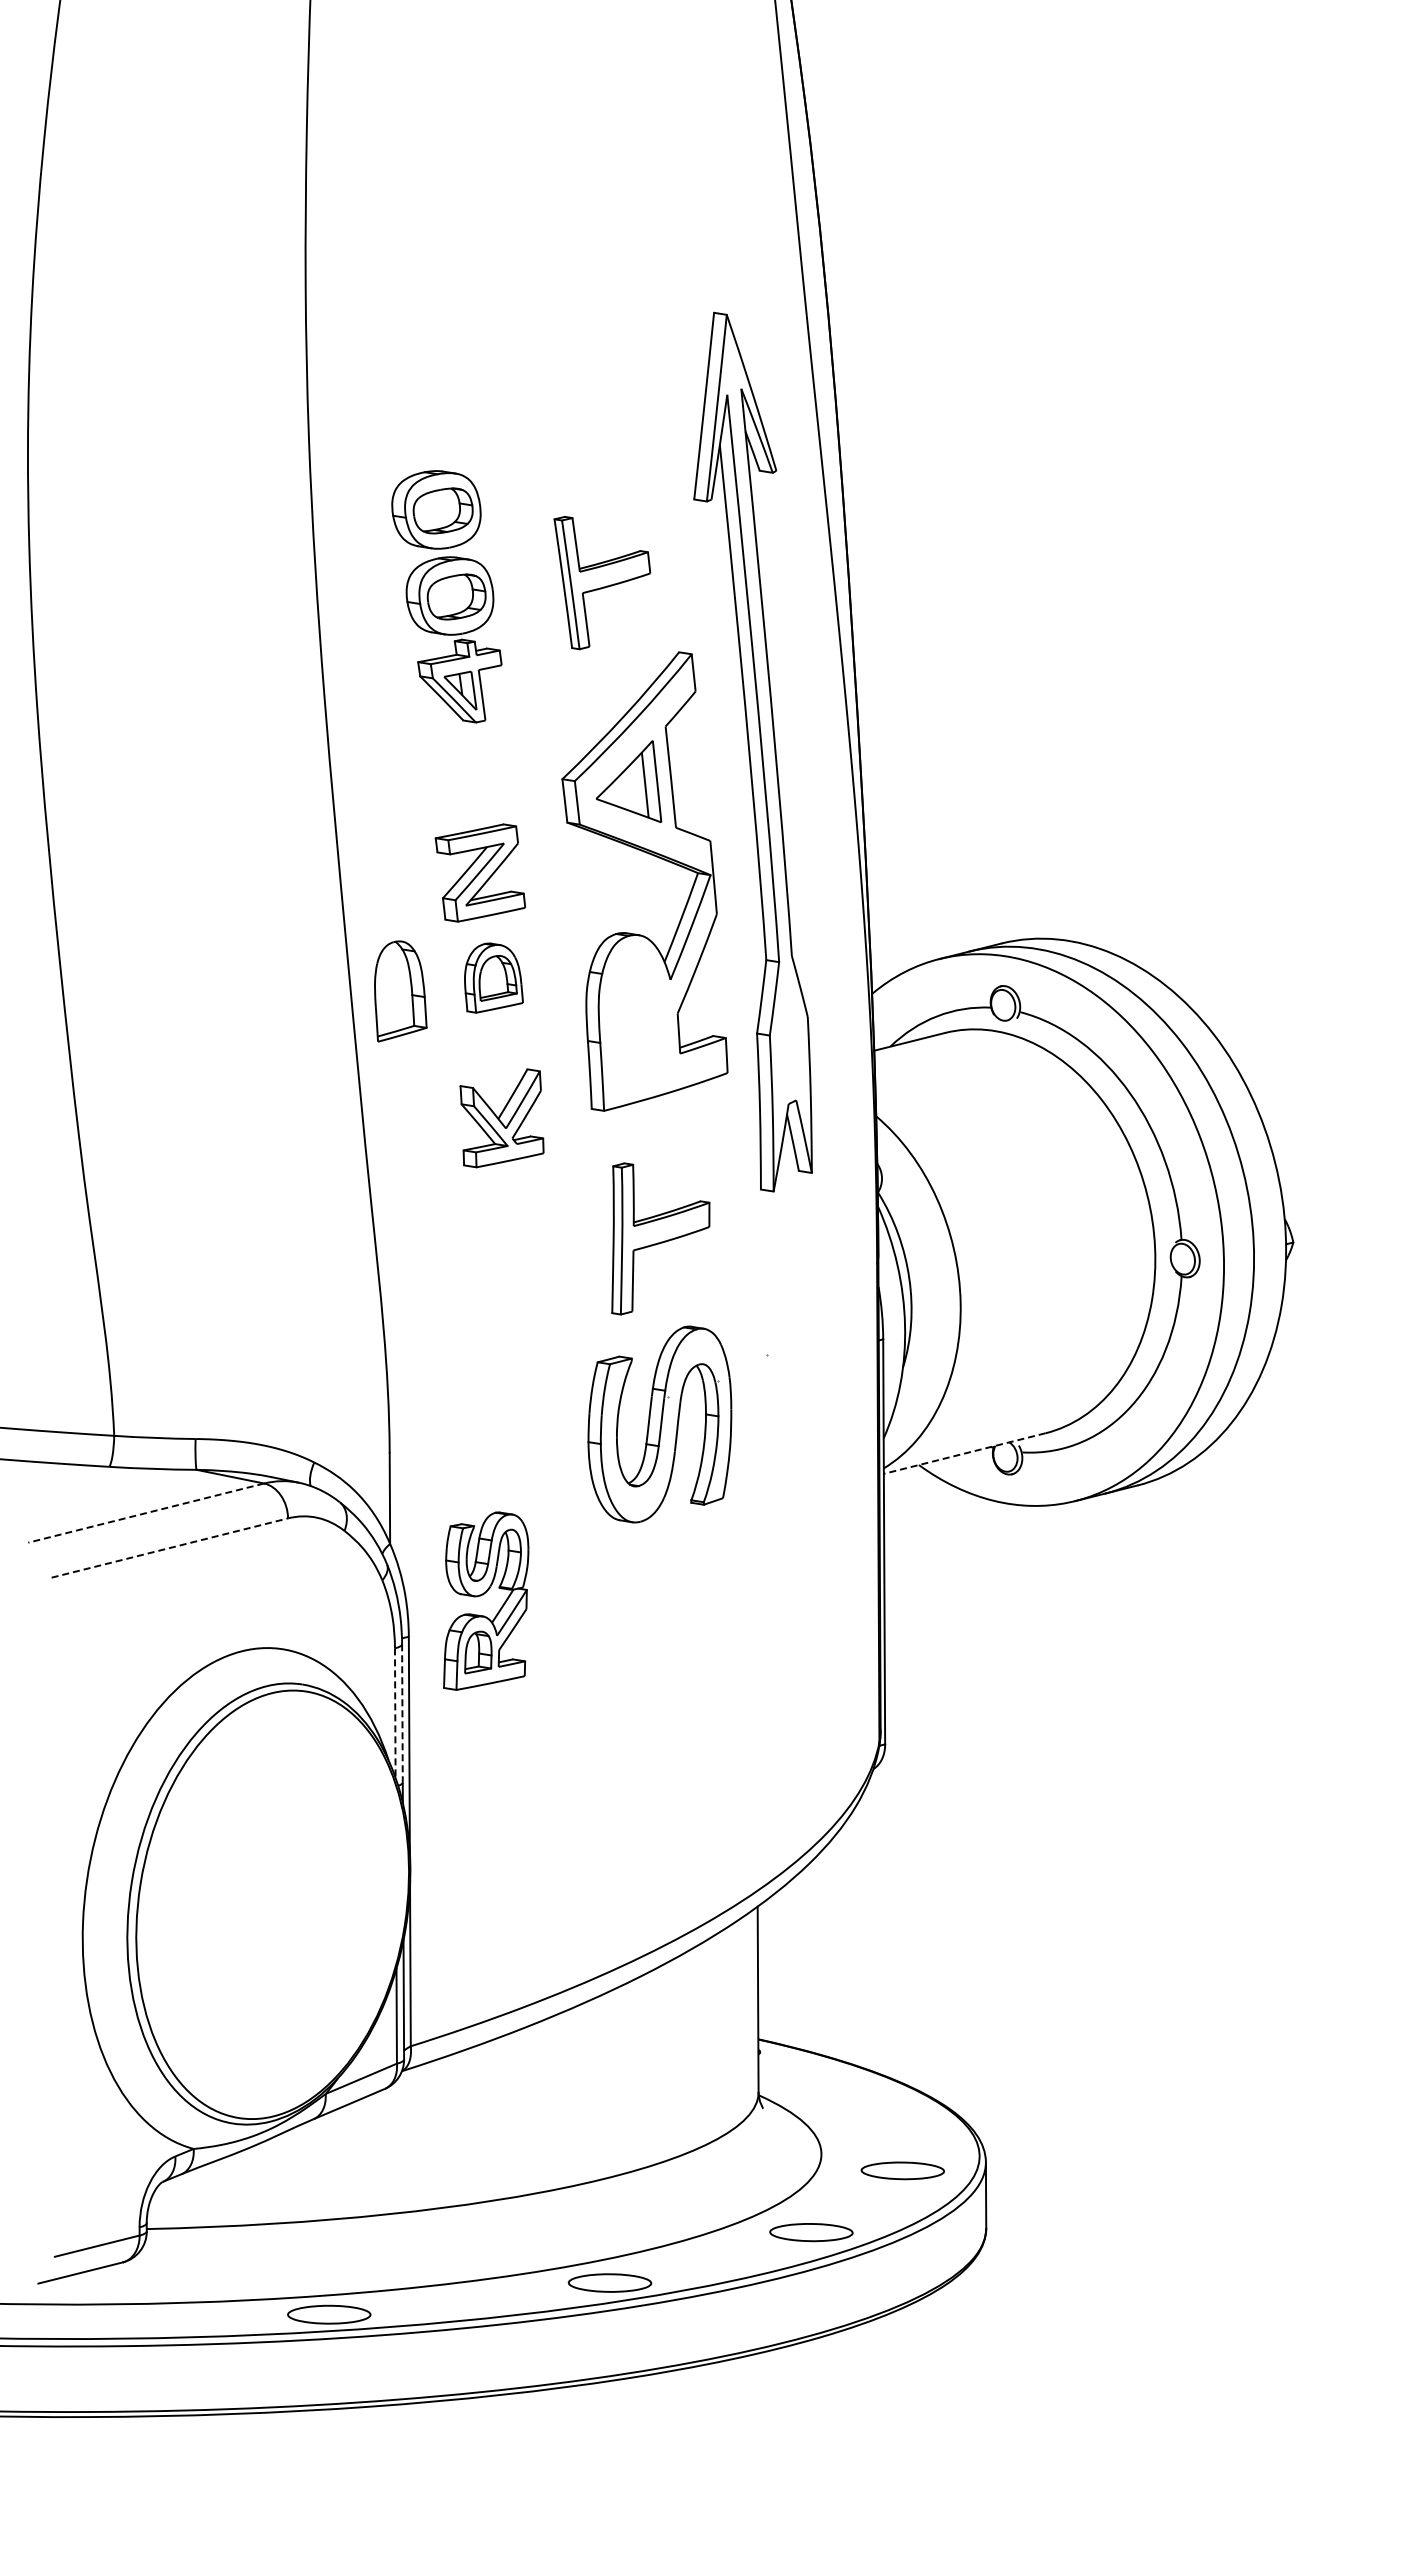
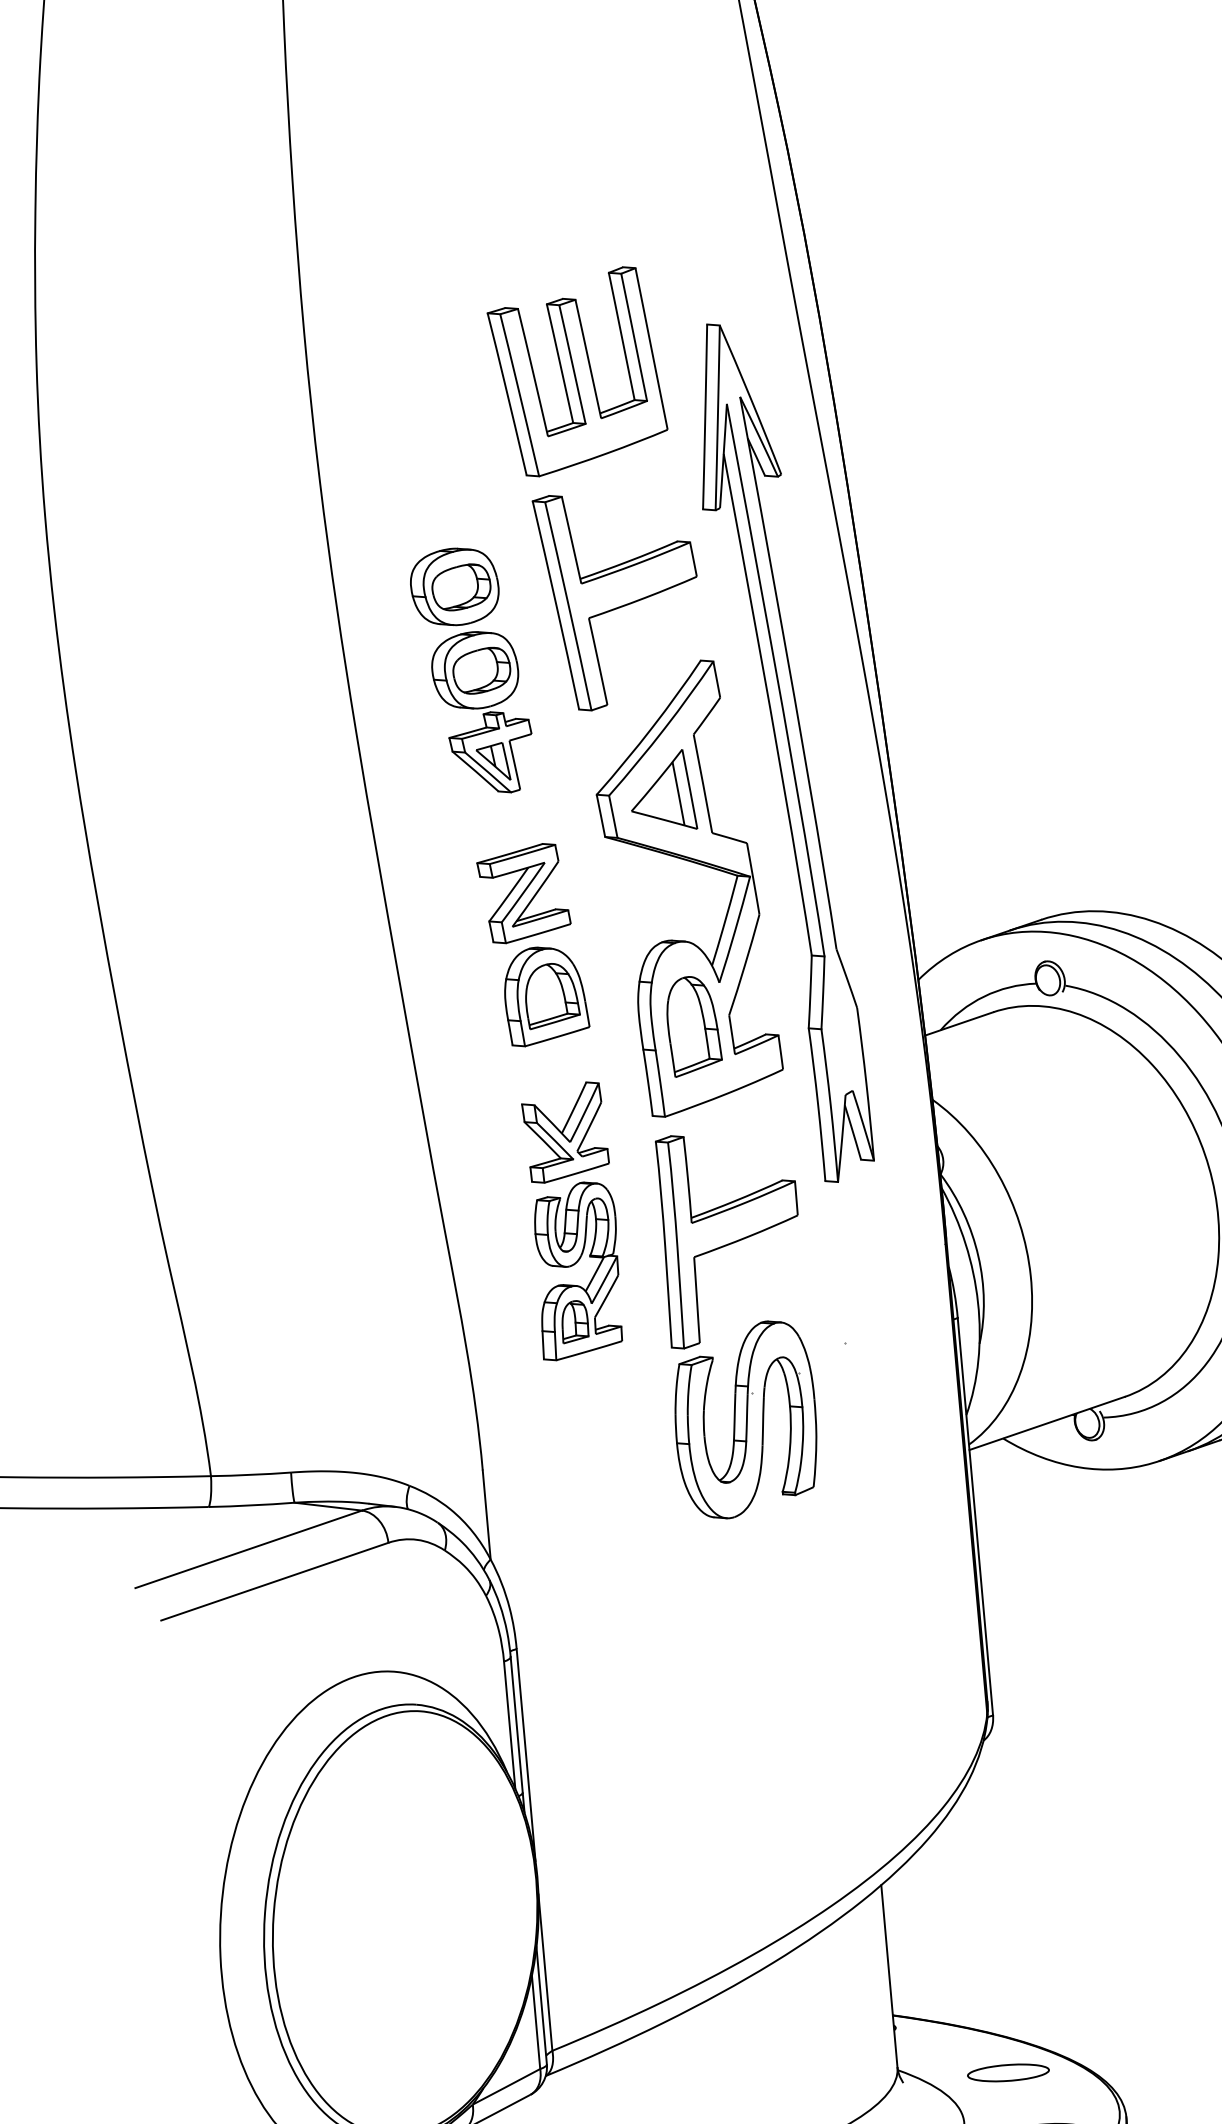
part: (578, 349) -> (577, 371), added
part: (602, 582) -> (619, 598), size x1.67
part: (446, 596) -> (471, 671), moved
part: (493, 977) -> (545, 995), size x1.43
part: (400, 991) -> (693, 1026), moved
part: (660, 1238) -> (730, 1237), size x1.43
line: (964, 1453) -> (1046, 1423), dashed -> solid
line: (146, 1513) -> (249, 1549), dashed -> solid
line: (169, 1548) -> (274, 1582), dashed -> solid
part: (484, 1594) -> (575, 1264), moved
line: (395, 1713) -> (509, 1725), dashed -> solid
line: (402, 1713) -> (516, 1724), dashed -> solid
part: (870, 2107) -> (1008, 2073), added

